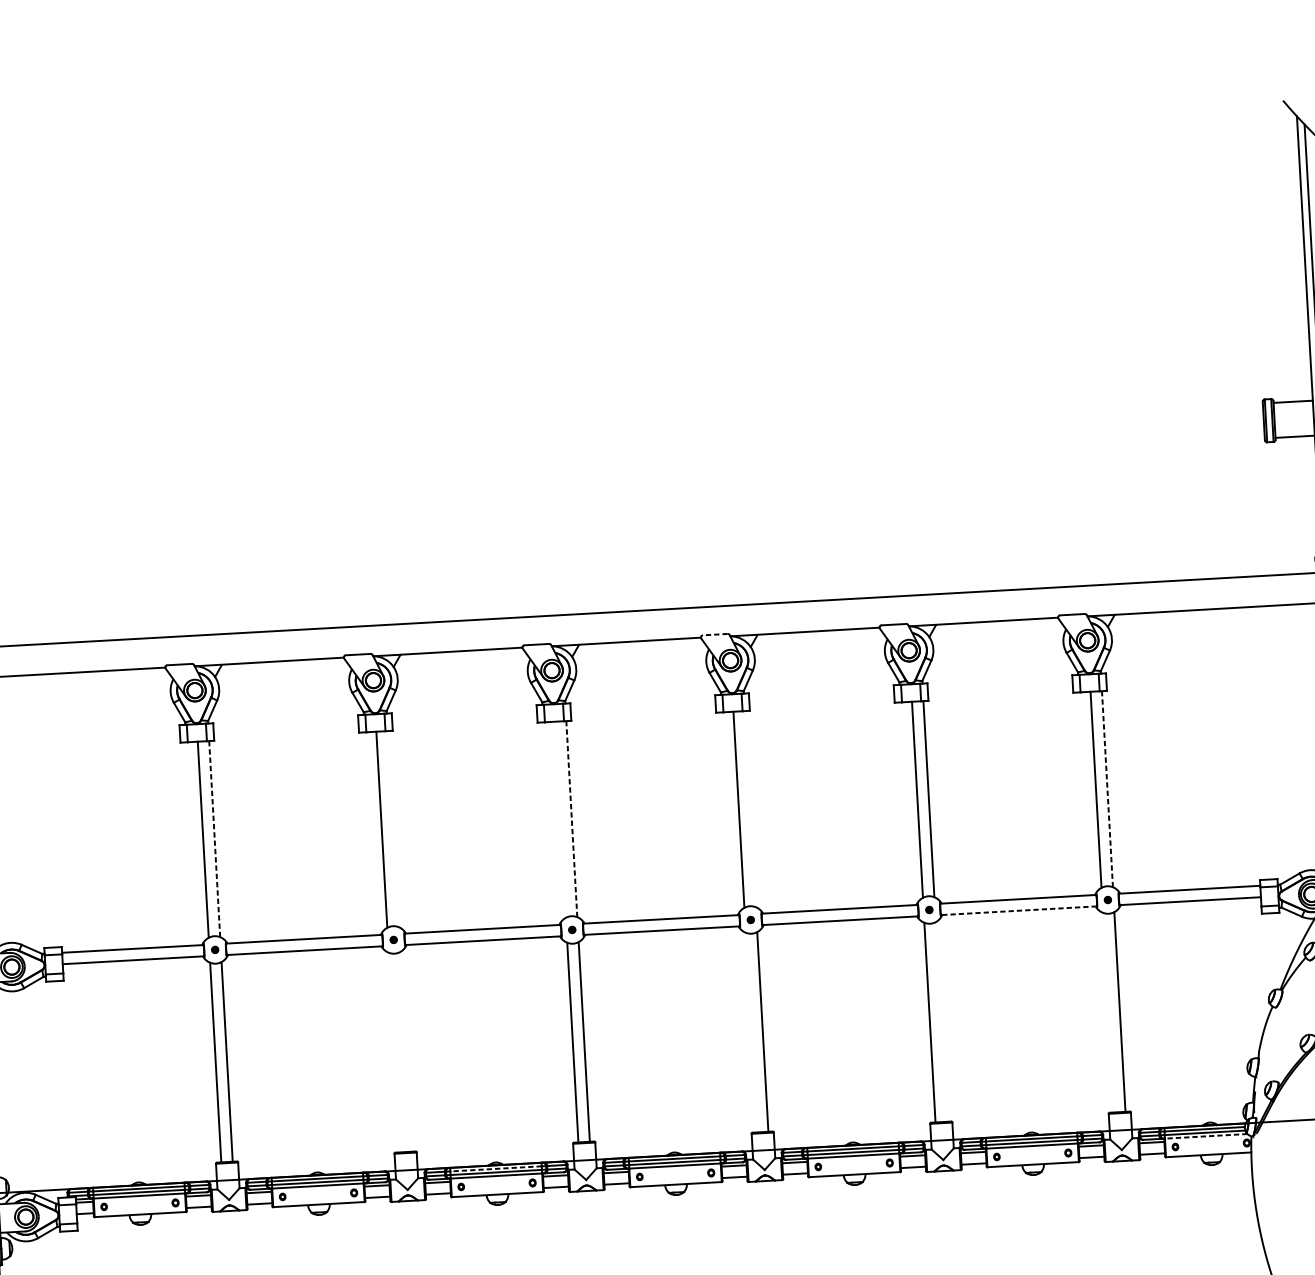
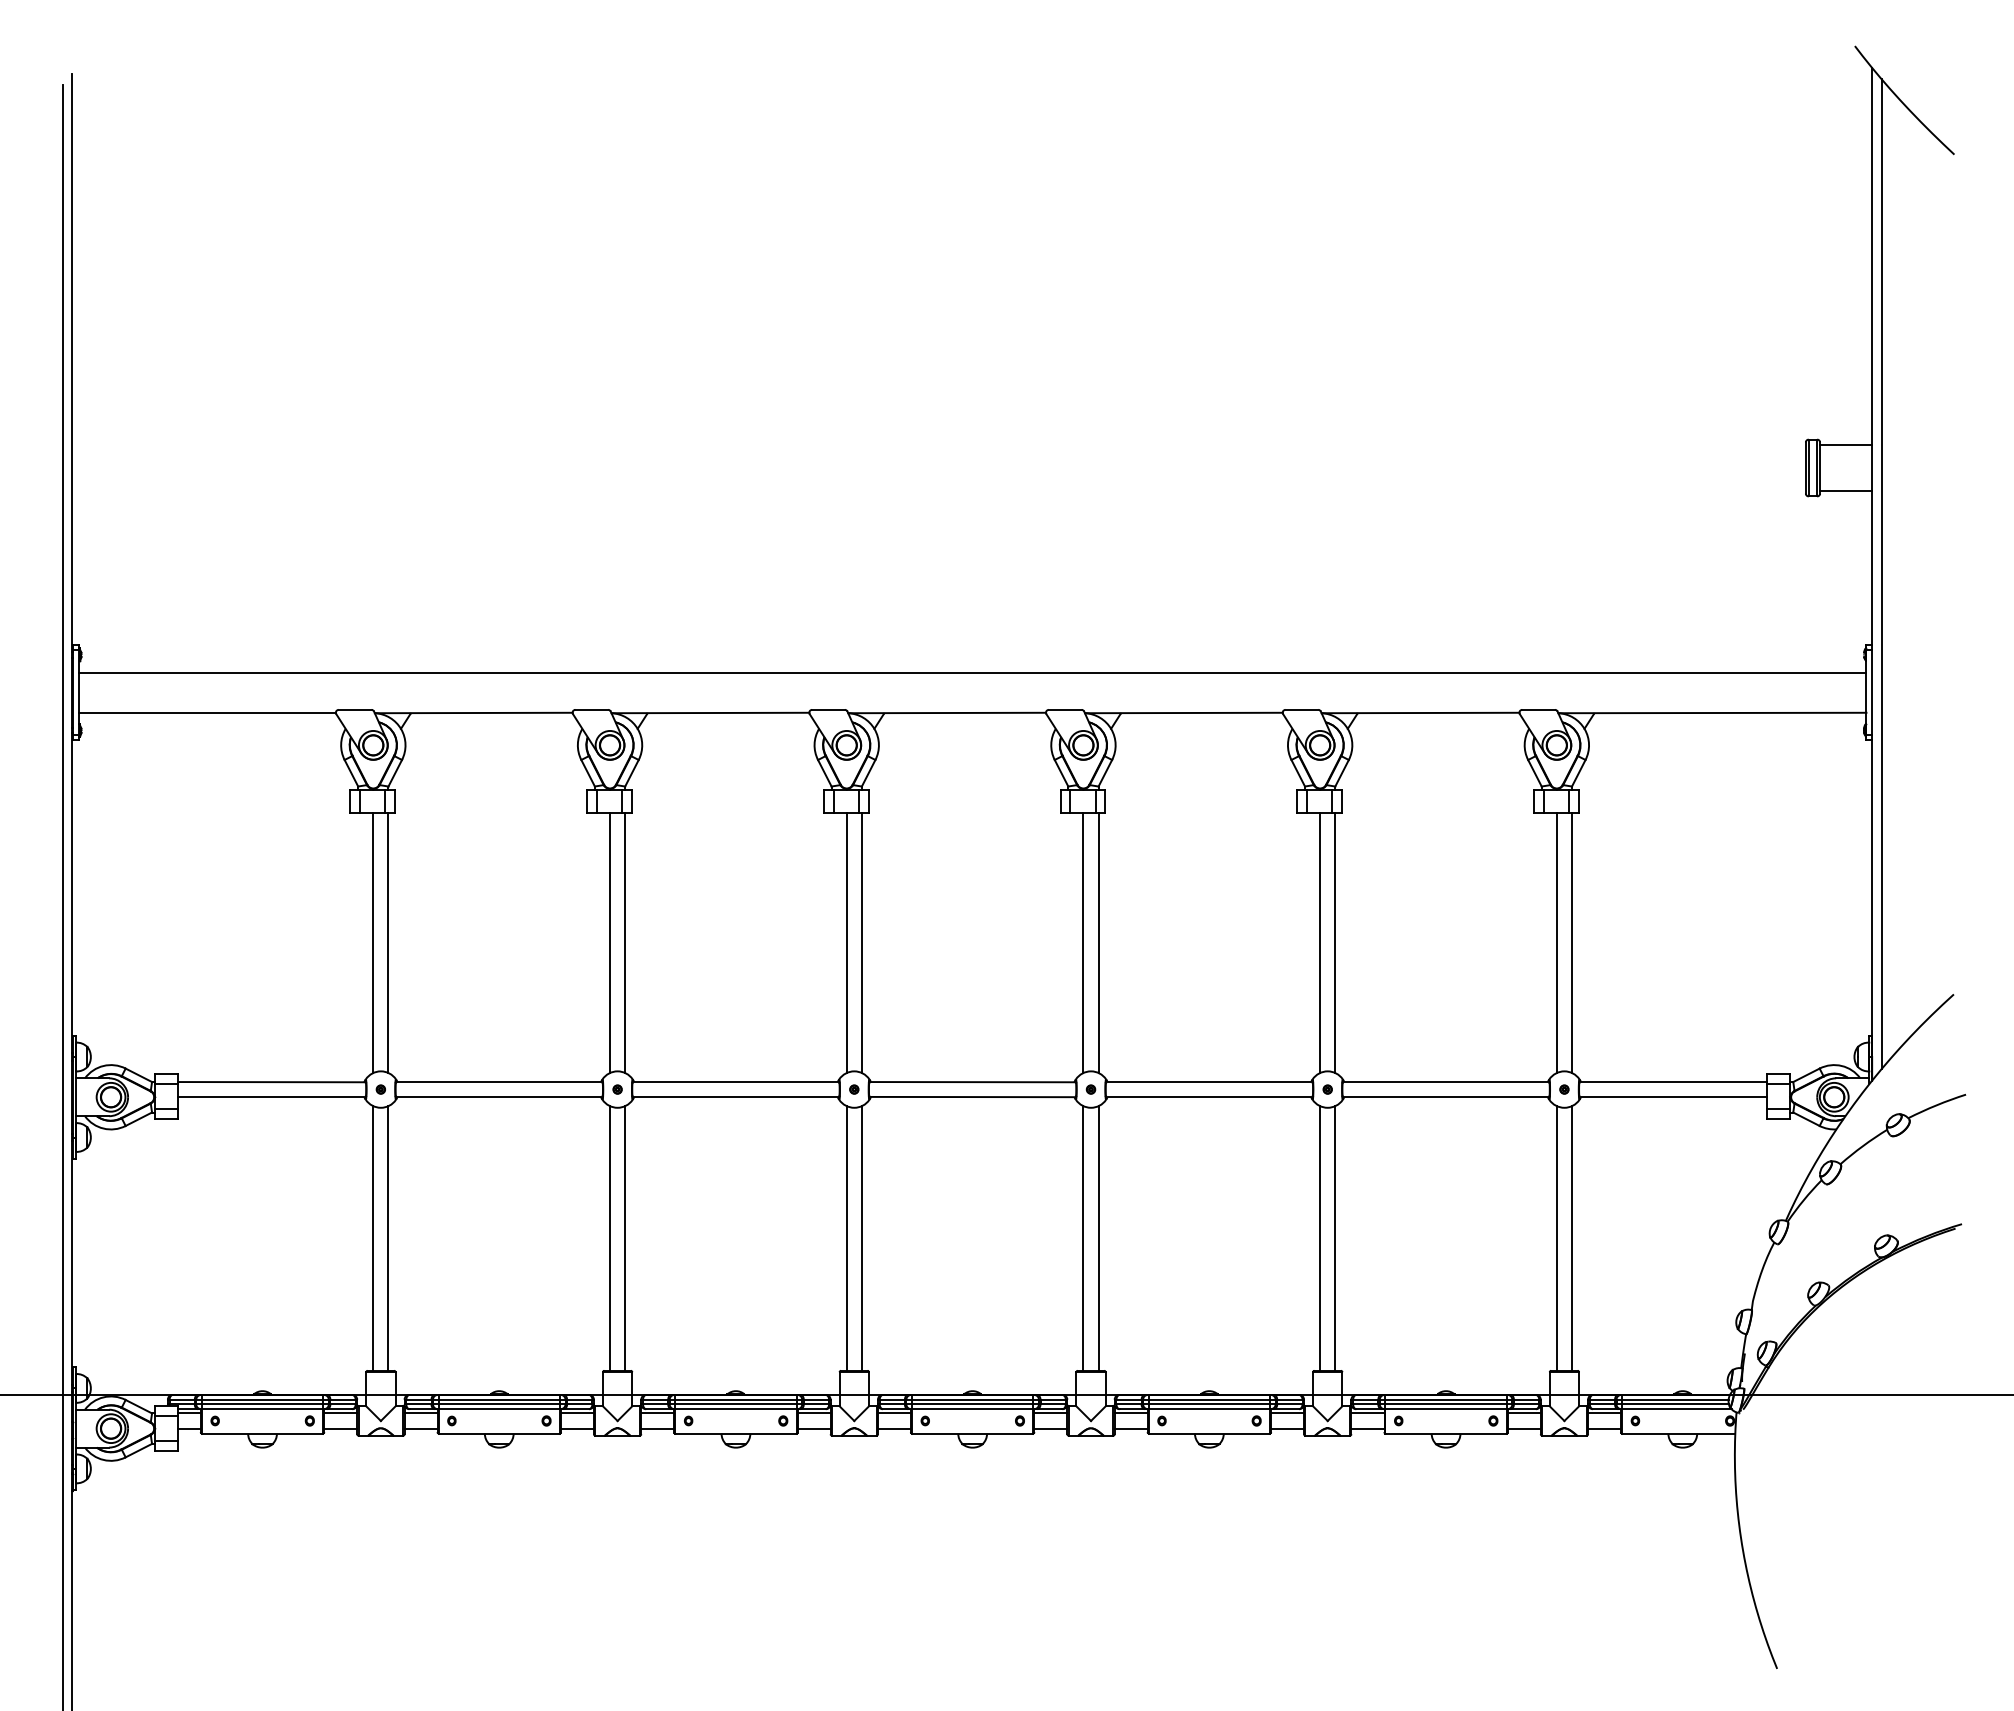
line: (714, 634) -> (1064, 709), dashed -> solid
line: (1107, 789) -> (1572, 943), dashed -> solid
line: (750, 809) -> (1098, 943), added
line: (571, 819) -> (861, 943), dashed -> solid
line: (560, 820) -> (846, 943), added
line: (393, 829) -> (625, 943), added
line: (214, 839) -> (388, 943), dashed -> solid
line: (1019, 910) -> (1446, 1097), dashed -> solid
line: (1108, 1012) -> (1556, 1238), added
line: (941, 1022) -> (1335, 1238), added
line: (751, 1032) -> (1083, 1238), added
line: (405, 1051) -> (625, 1238), added
line: (394, 1052) -> (610, 1238), added
line: (1205, 1136) -> (1676, 1409), dashed -> solid
line: (495, 1168) -> (735, 1399), dashed -> solid

